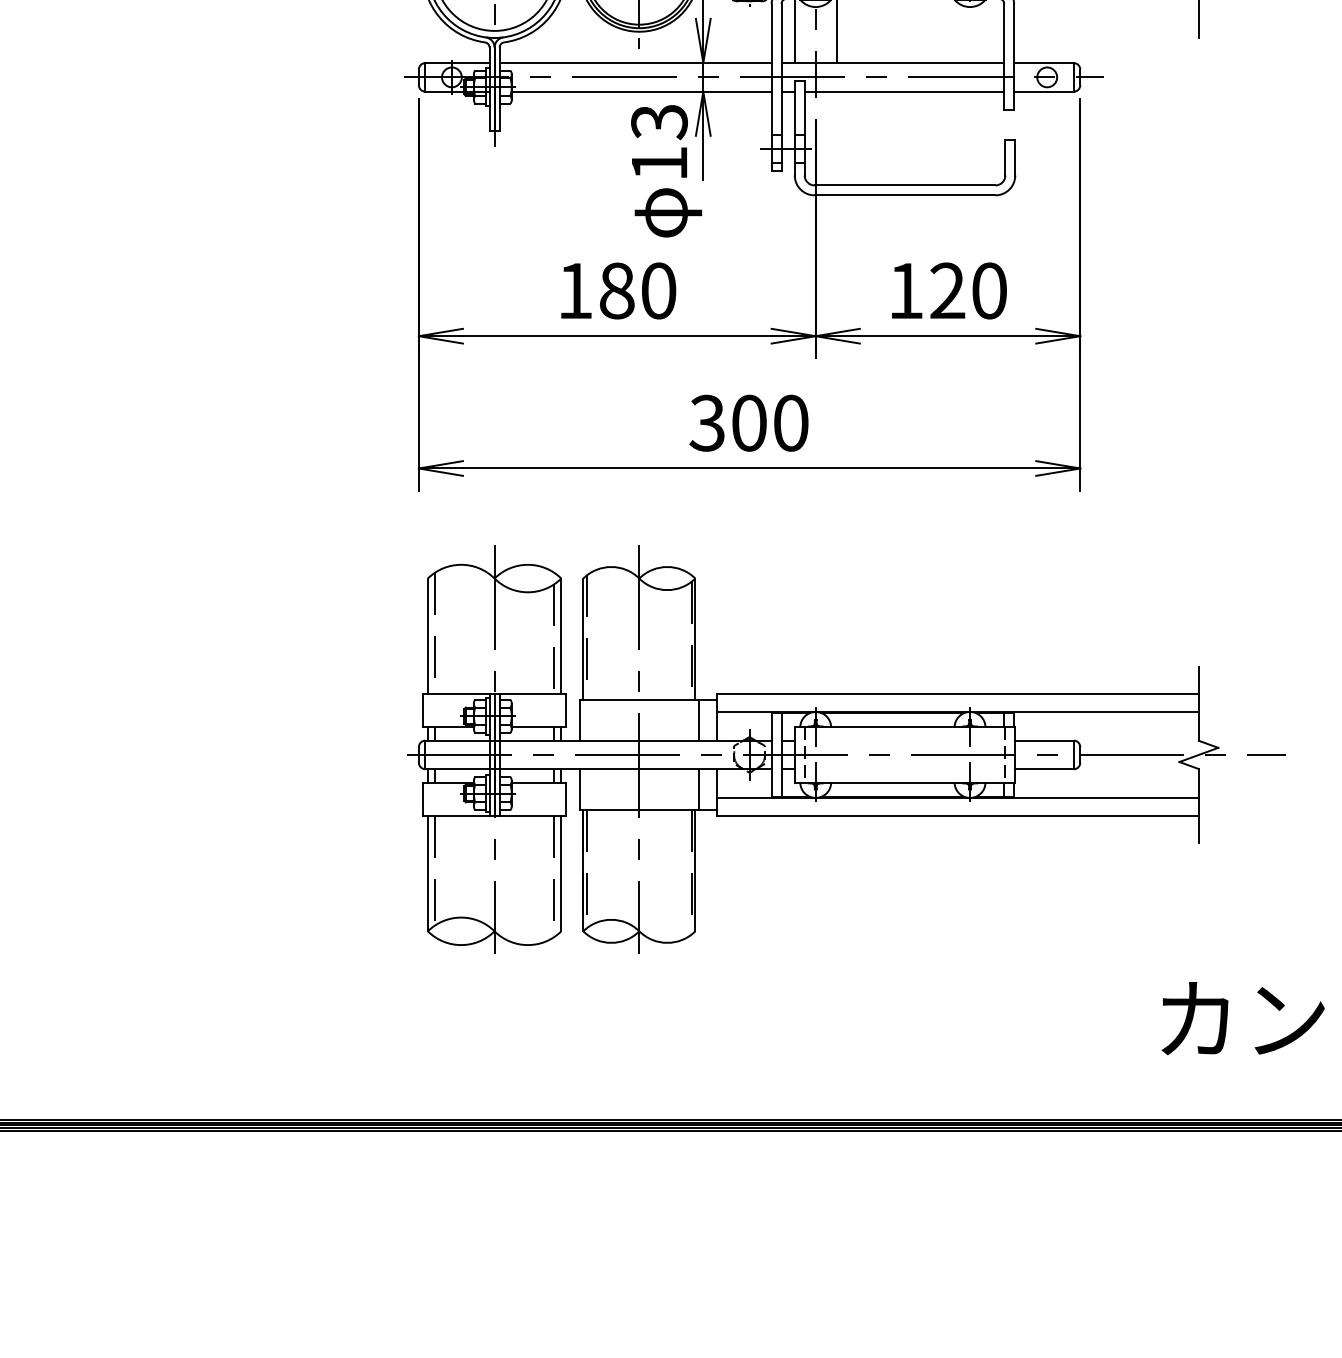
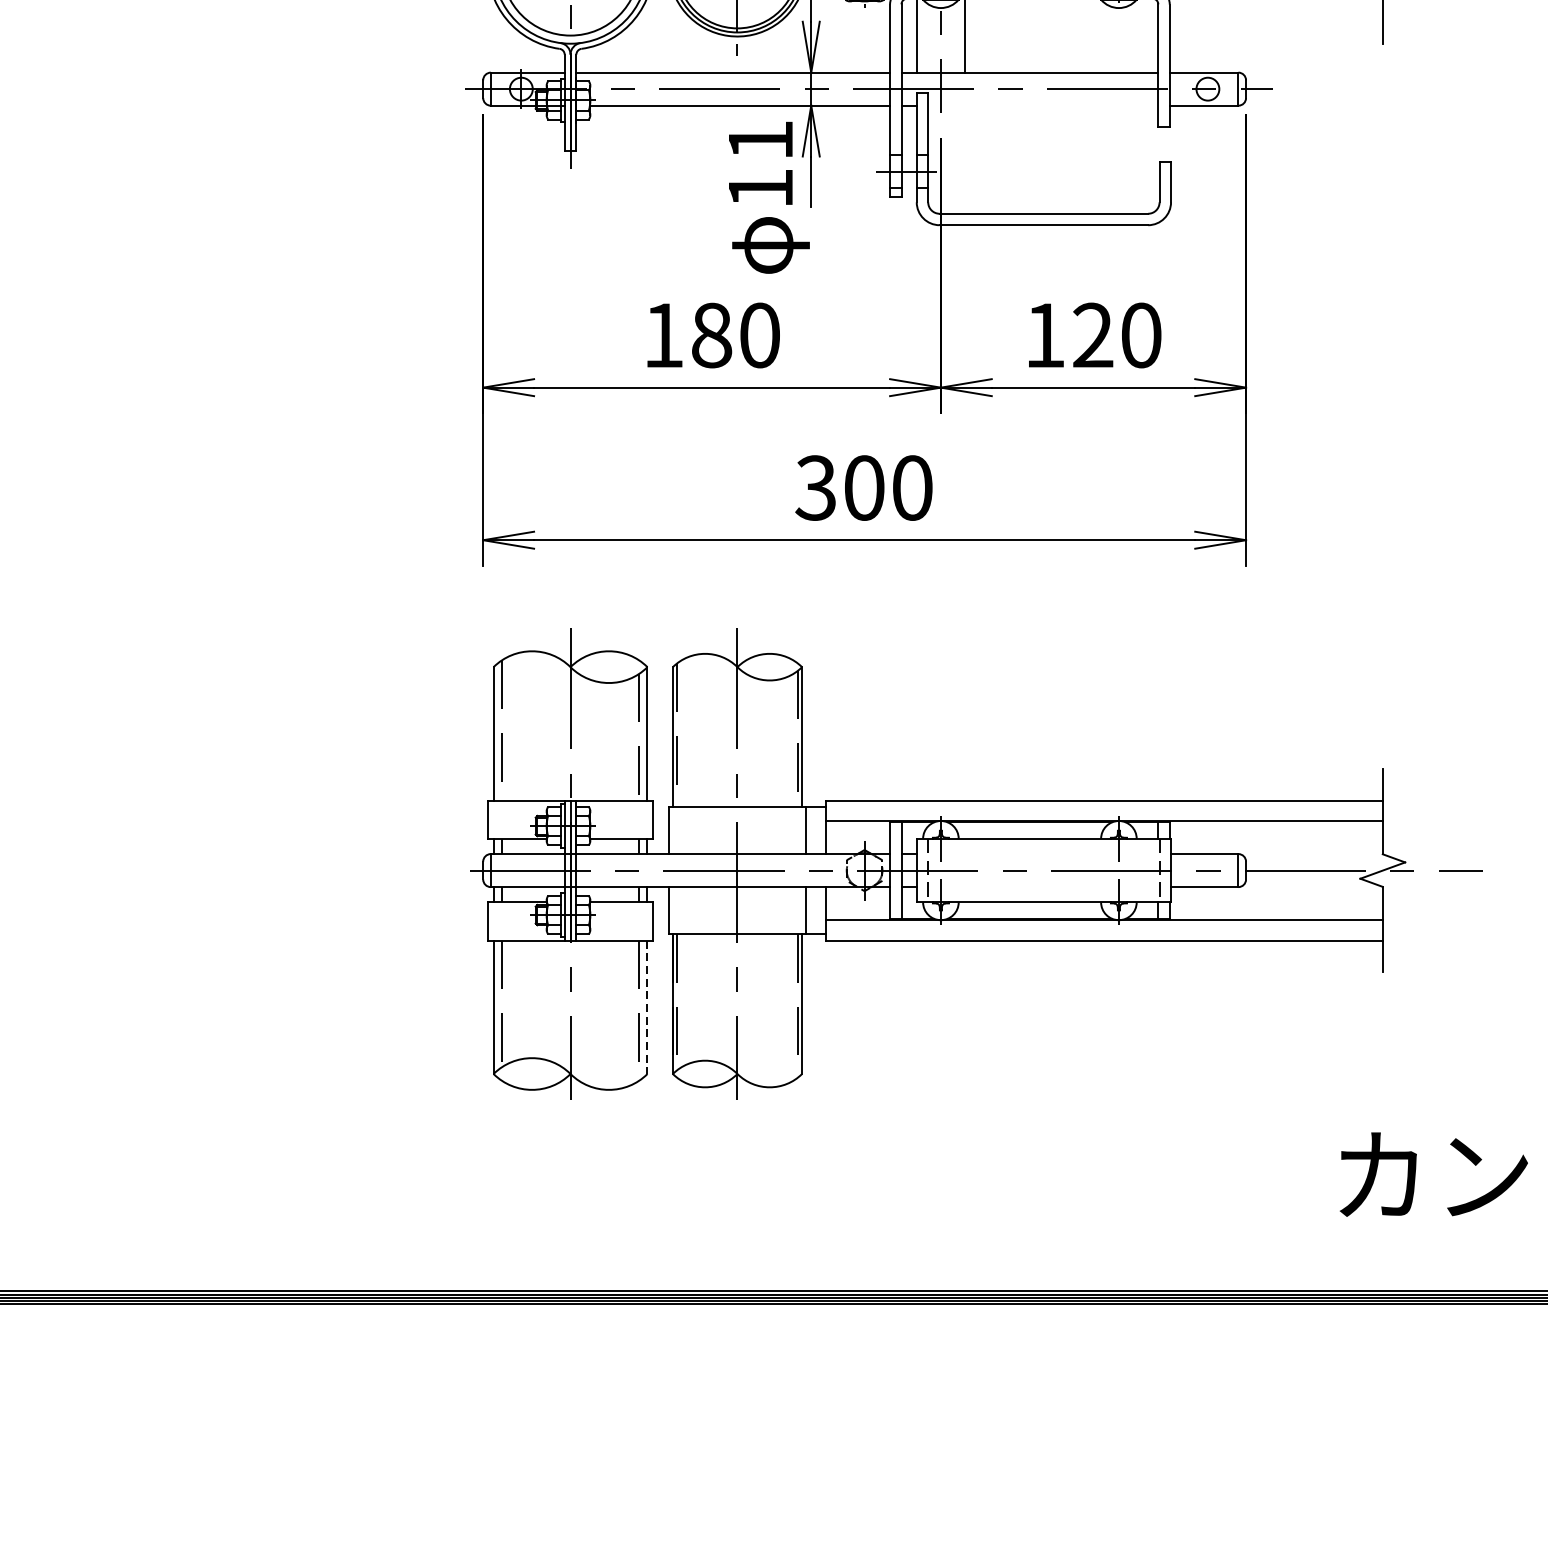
line: (904, 91) -> (1043, 105), removed
text: (659, 122) -> (760, 141), 13 -> 11
line: (561, 873) -> (647, 1007), solid -> dashed

